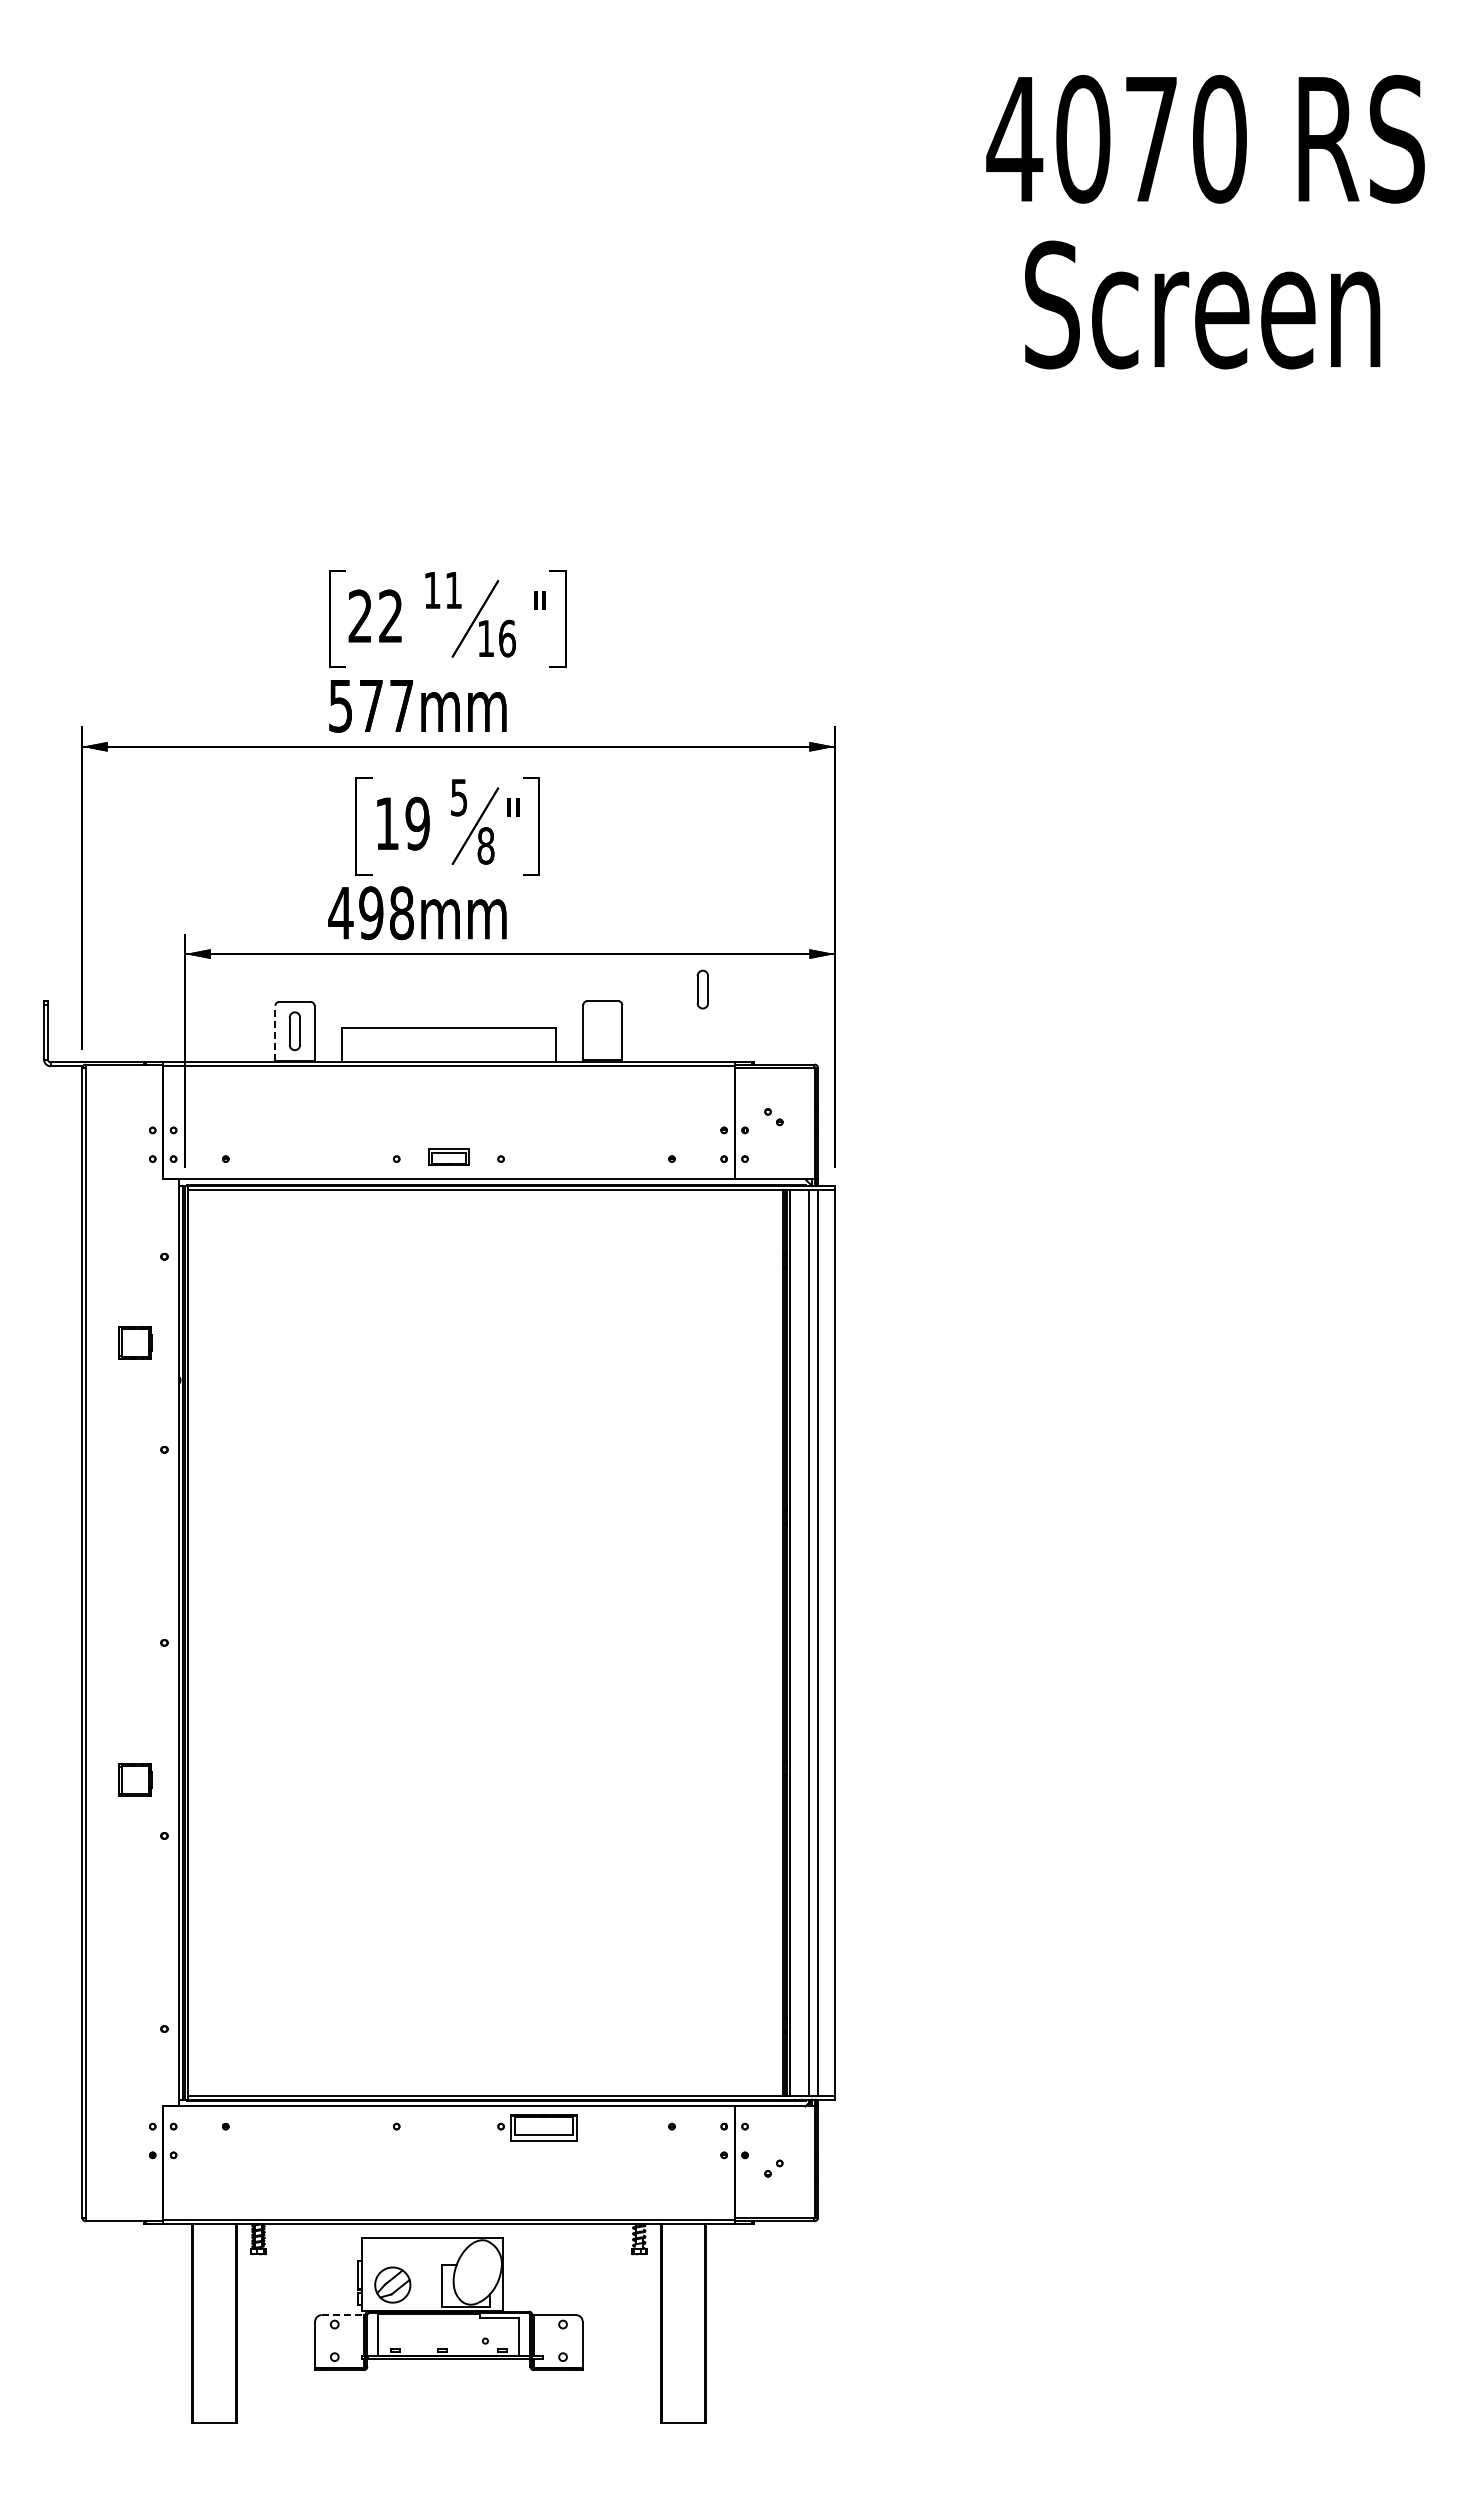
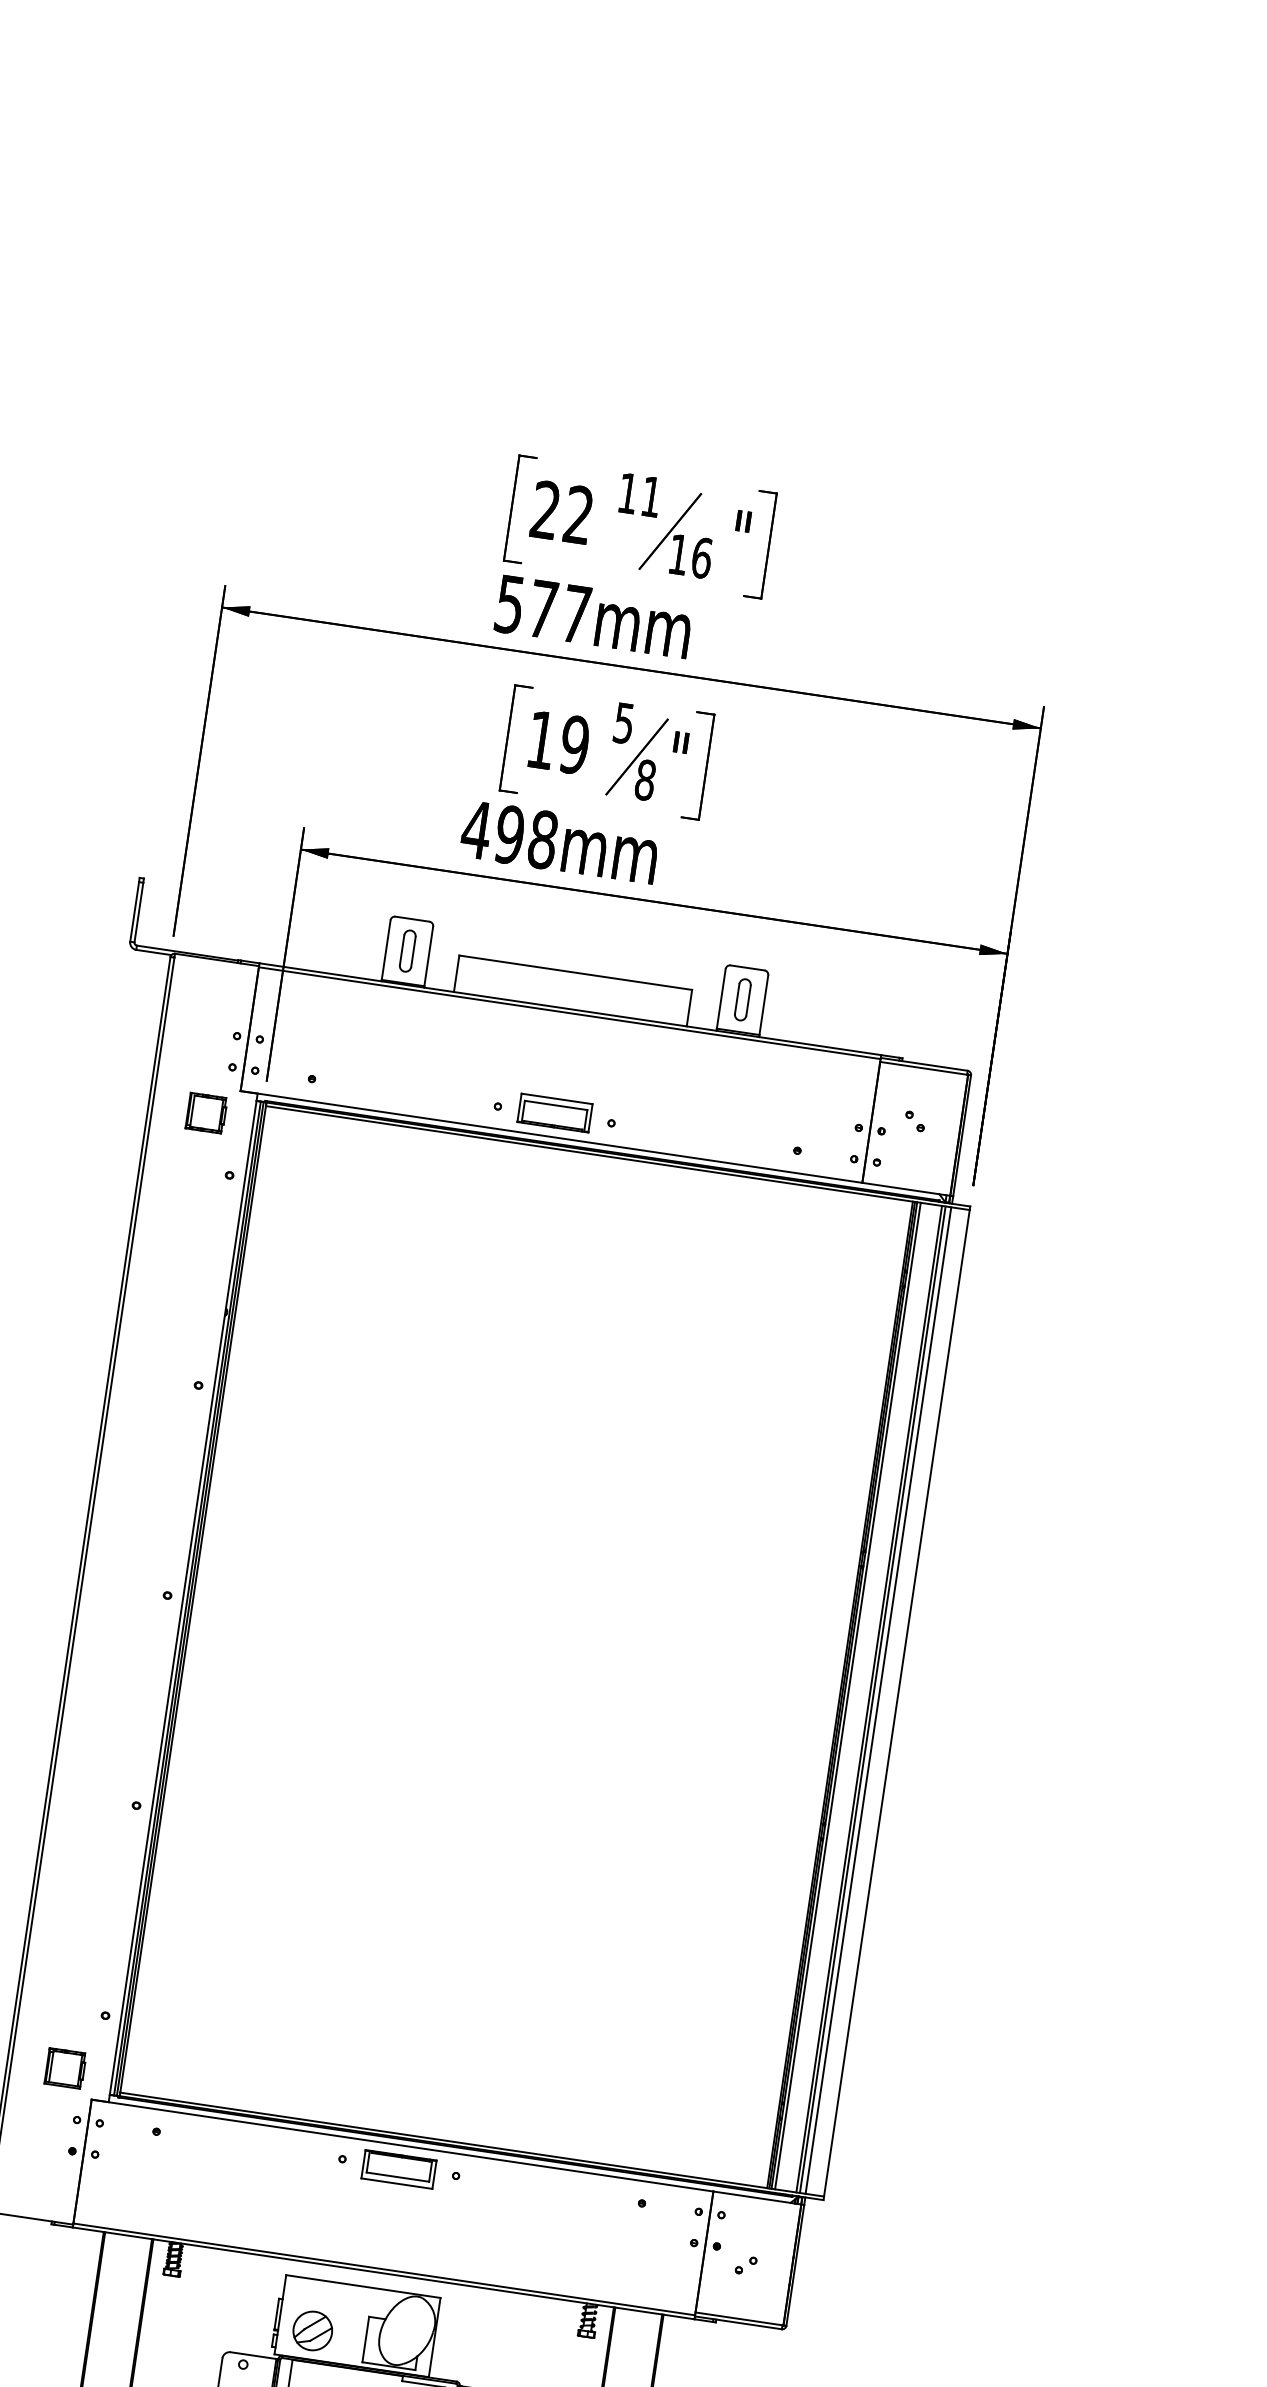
part: (702, 989) -> (742, 999), moved
line: (275, 1032) -> (386, 949), dashed -> solid
part: (448, 1156) -> (554, 1112), size x1.67
part: (135, 1342) -> (206, 1112), moved
line: (812, 1642) -> (872, 1699), added
part: (135, 1779) -> (65, 2068), moved
part: (543, 2127) -> (398, 2168), moved
line: (343, 2315) -> (254, 2356), dashed -> solid

